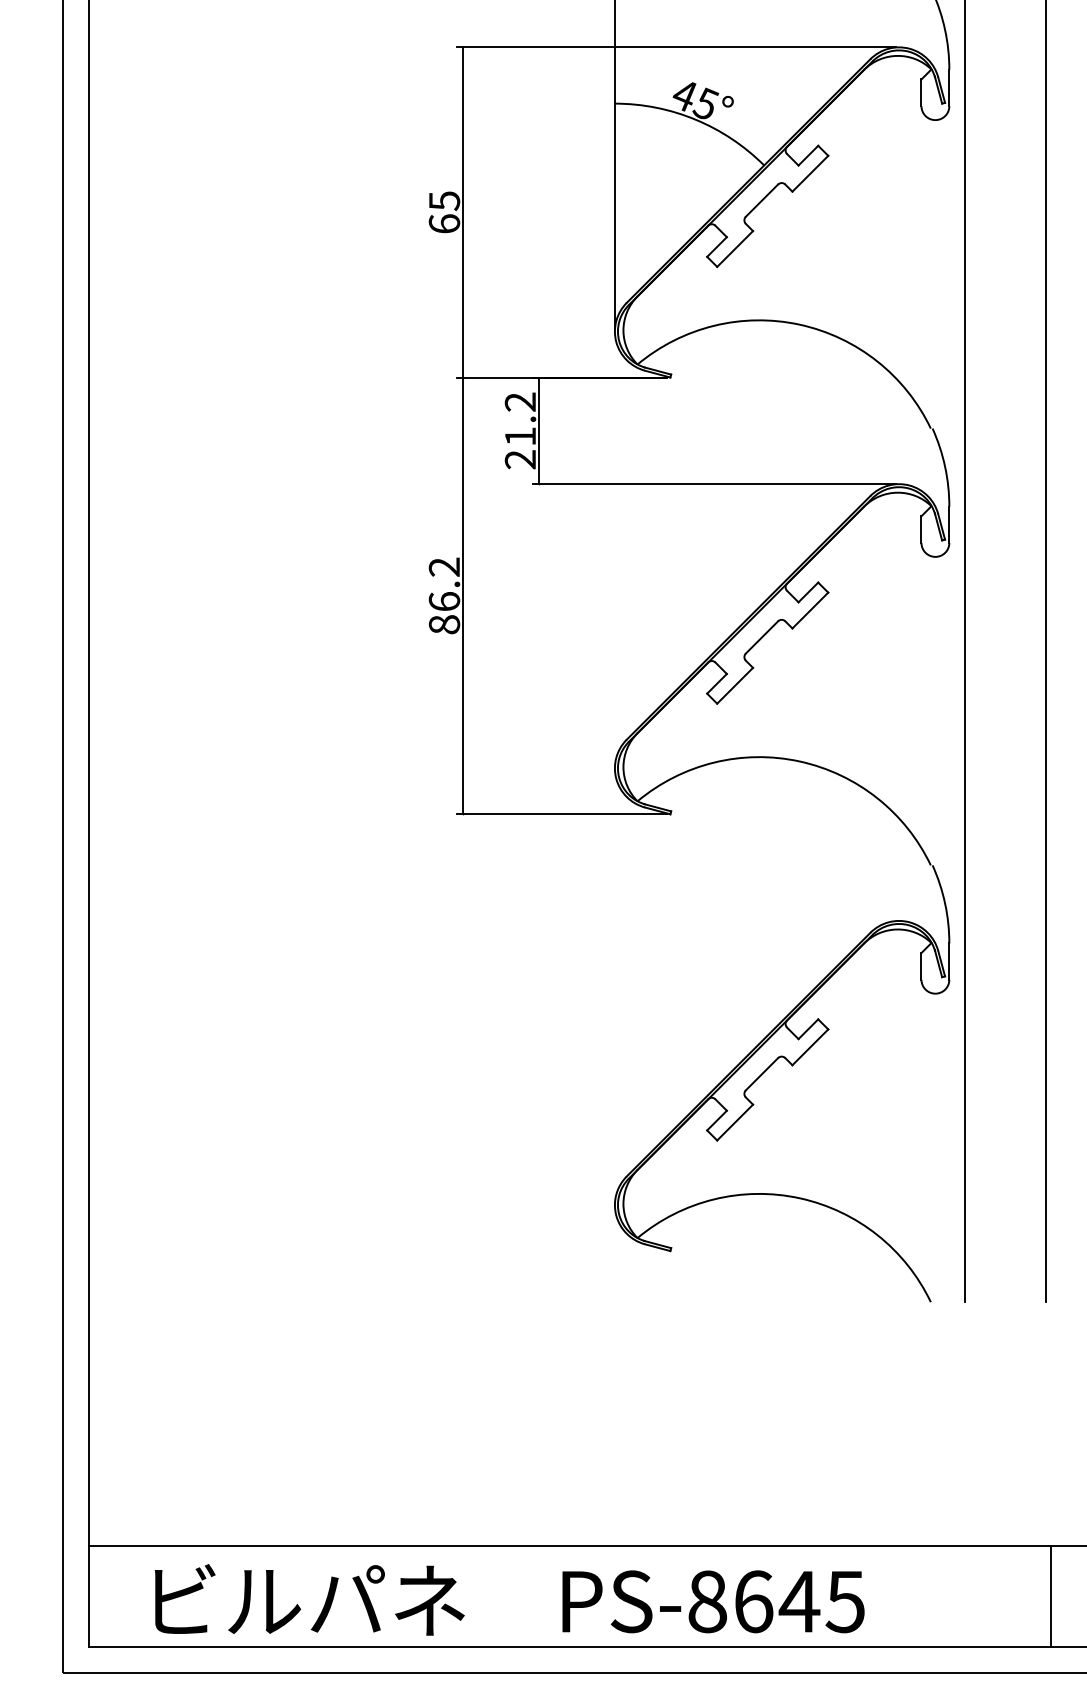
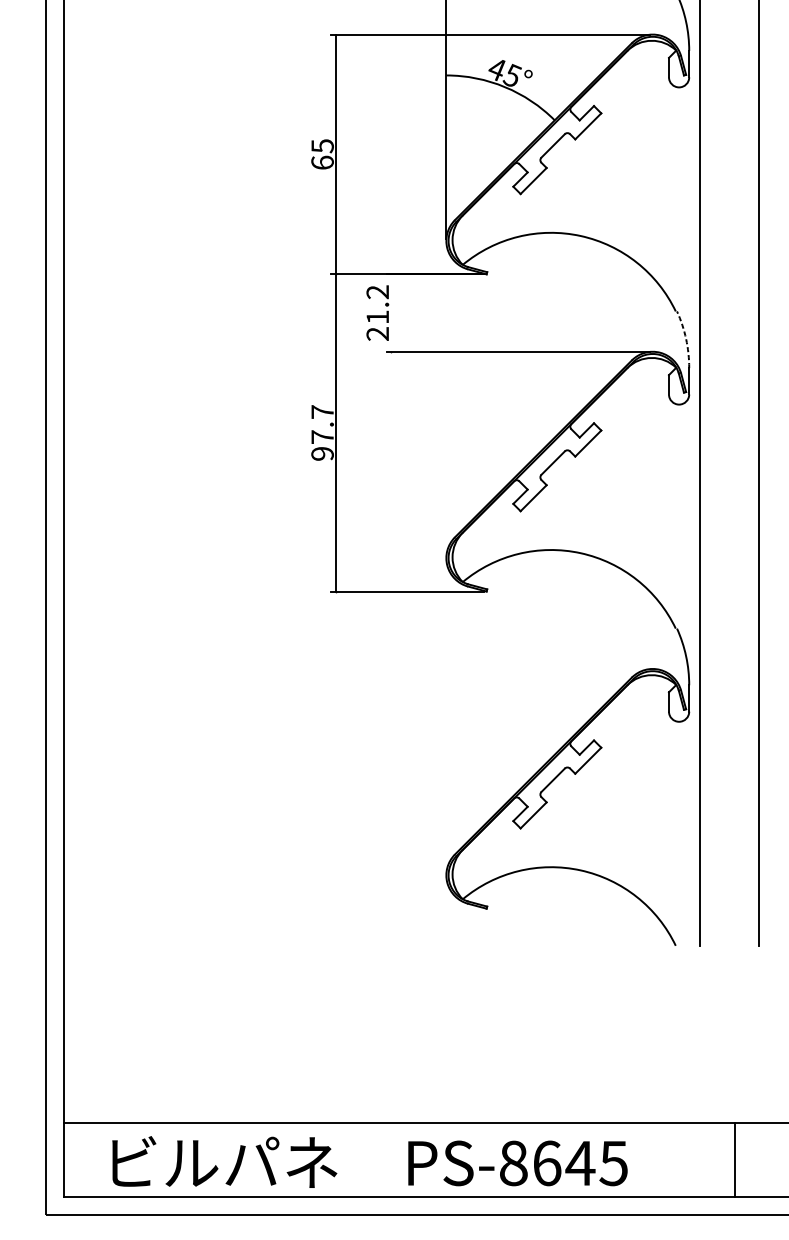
line: (538, 430) -> (390, 312), removed
arc: (945, 466) -> (686, 338), solid -> dashed
text: (444, 595) -> (322, 432), 86.2 -> 97.7
line: (1051, 1596) -> (735, 1159), moved

